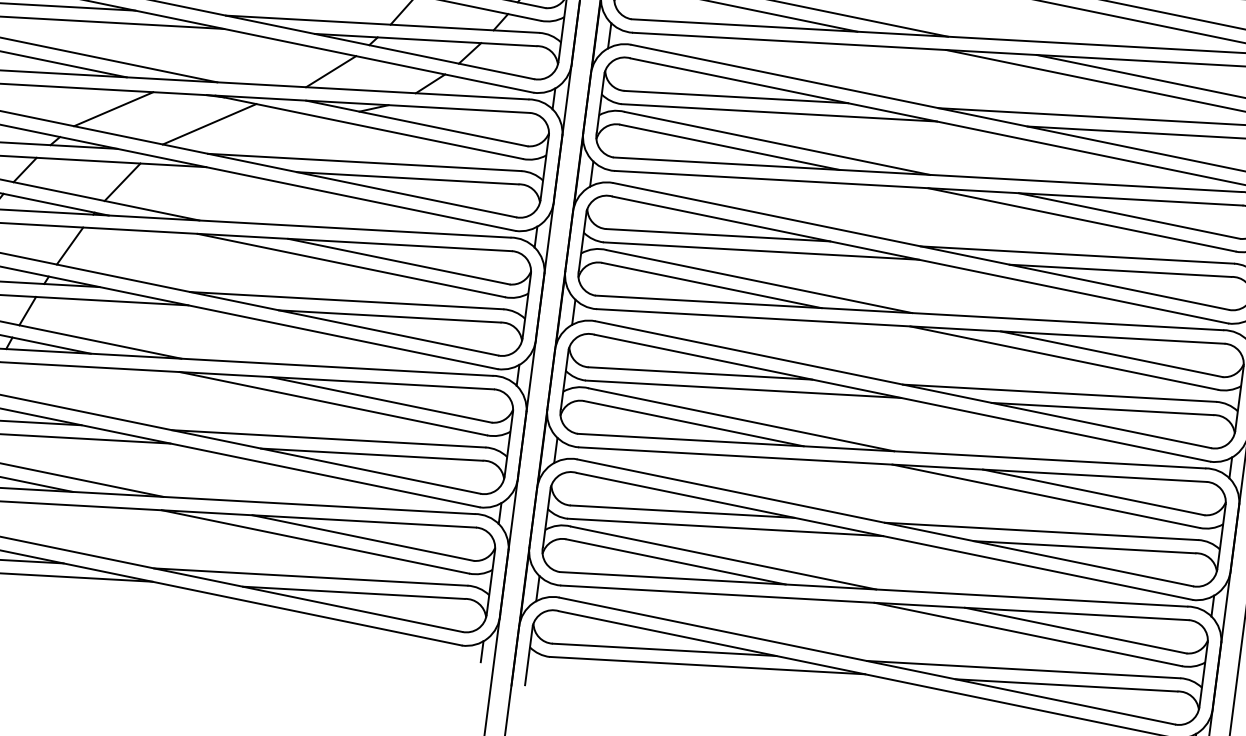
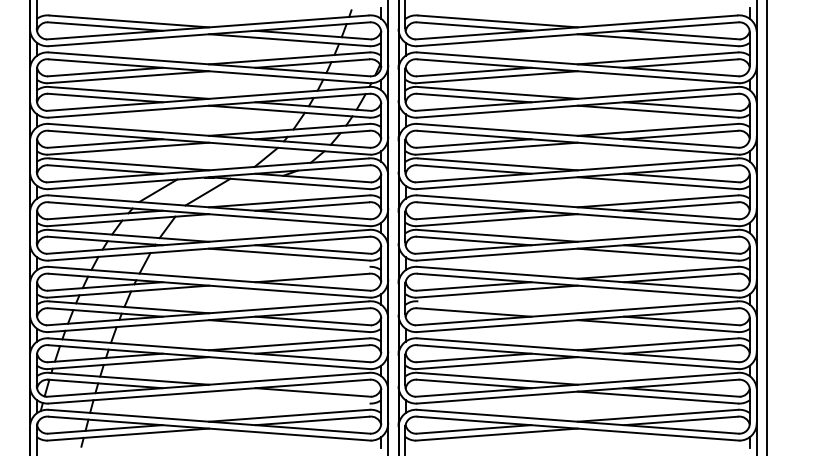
line: (347, 300) -> (289, 272), removed
line: (740, 419) -> (497, 307), removed
line: (315, 541) -> (289, 397), removed

